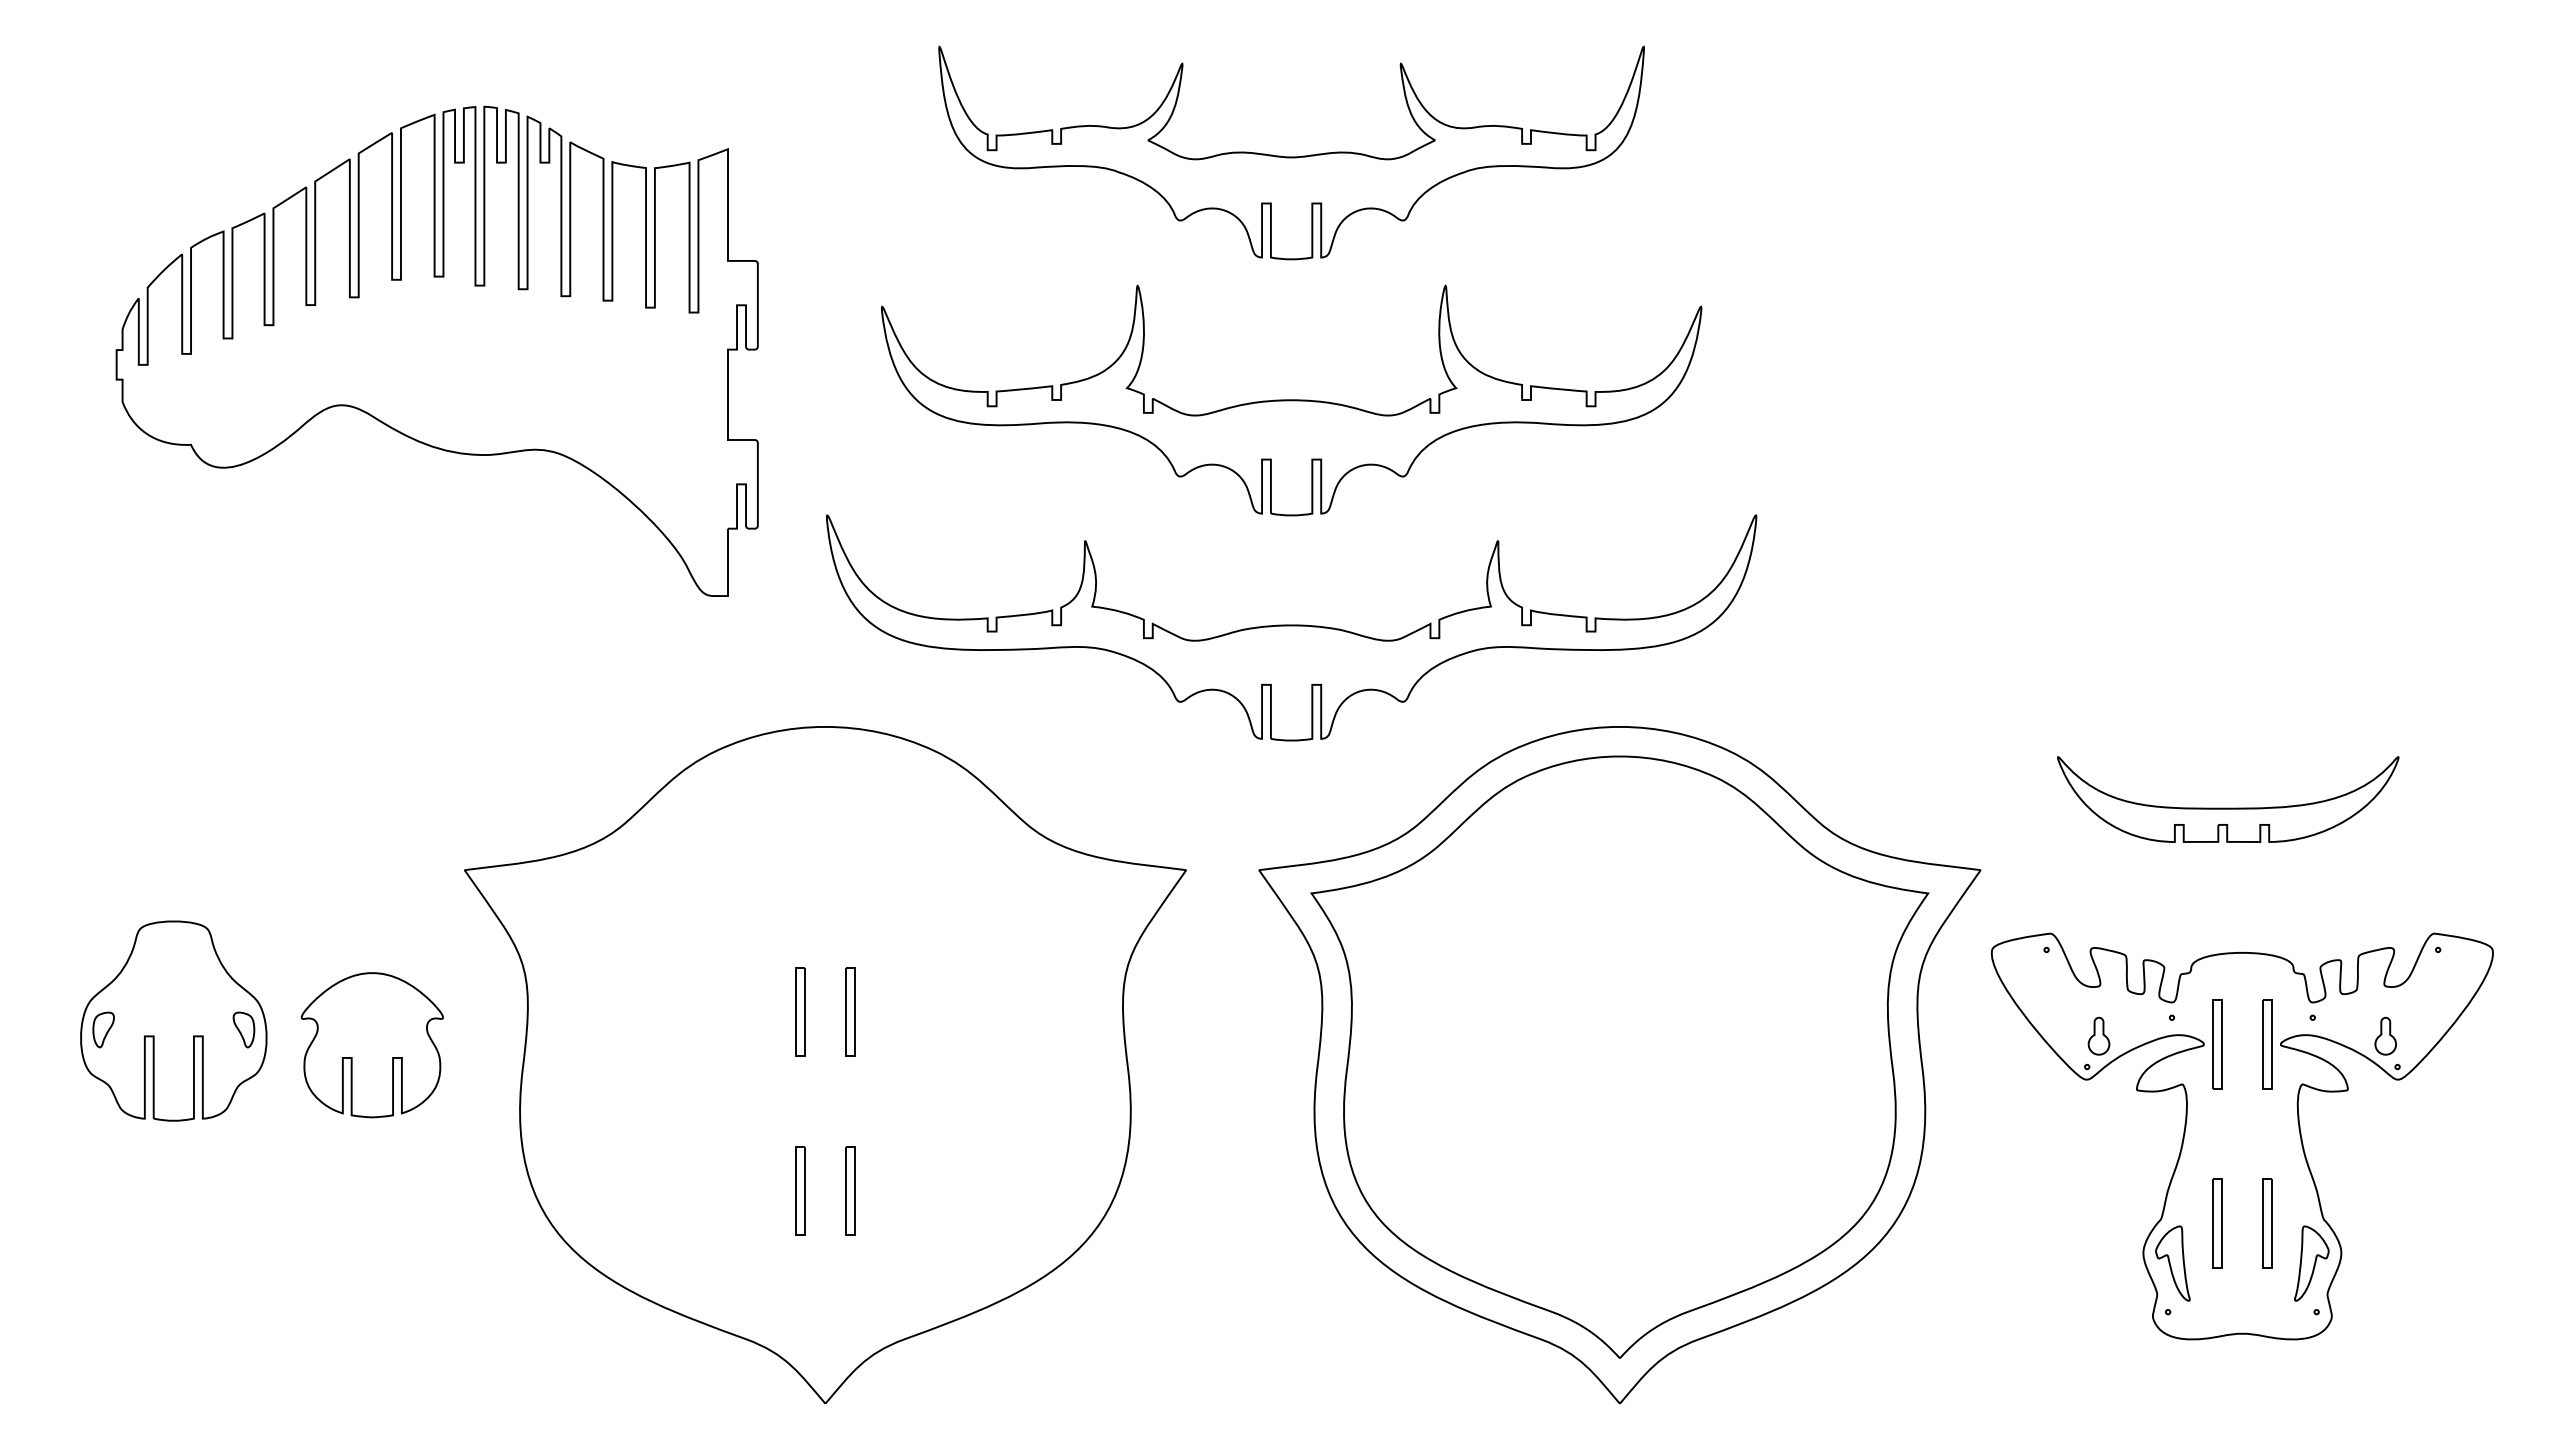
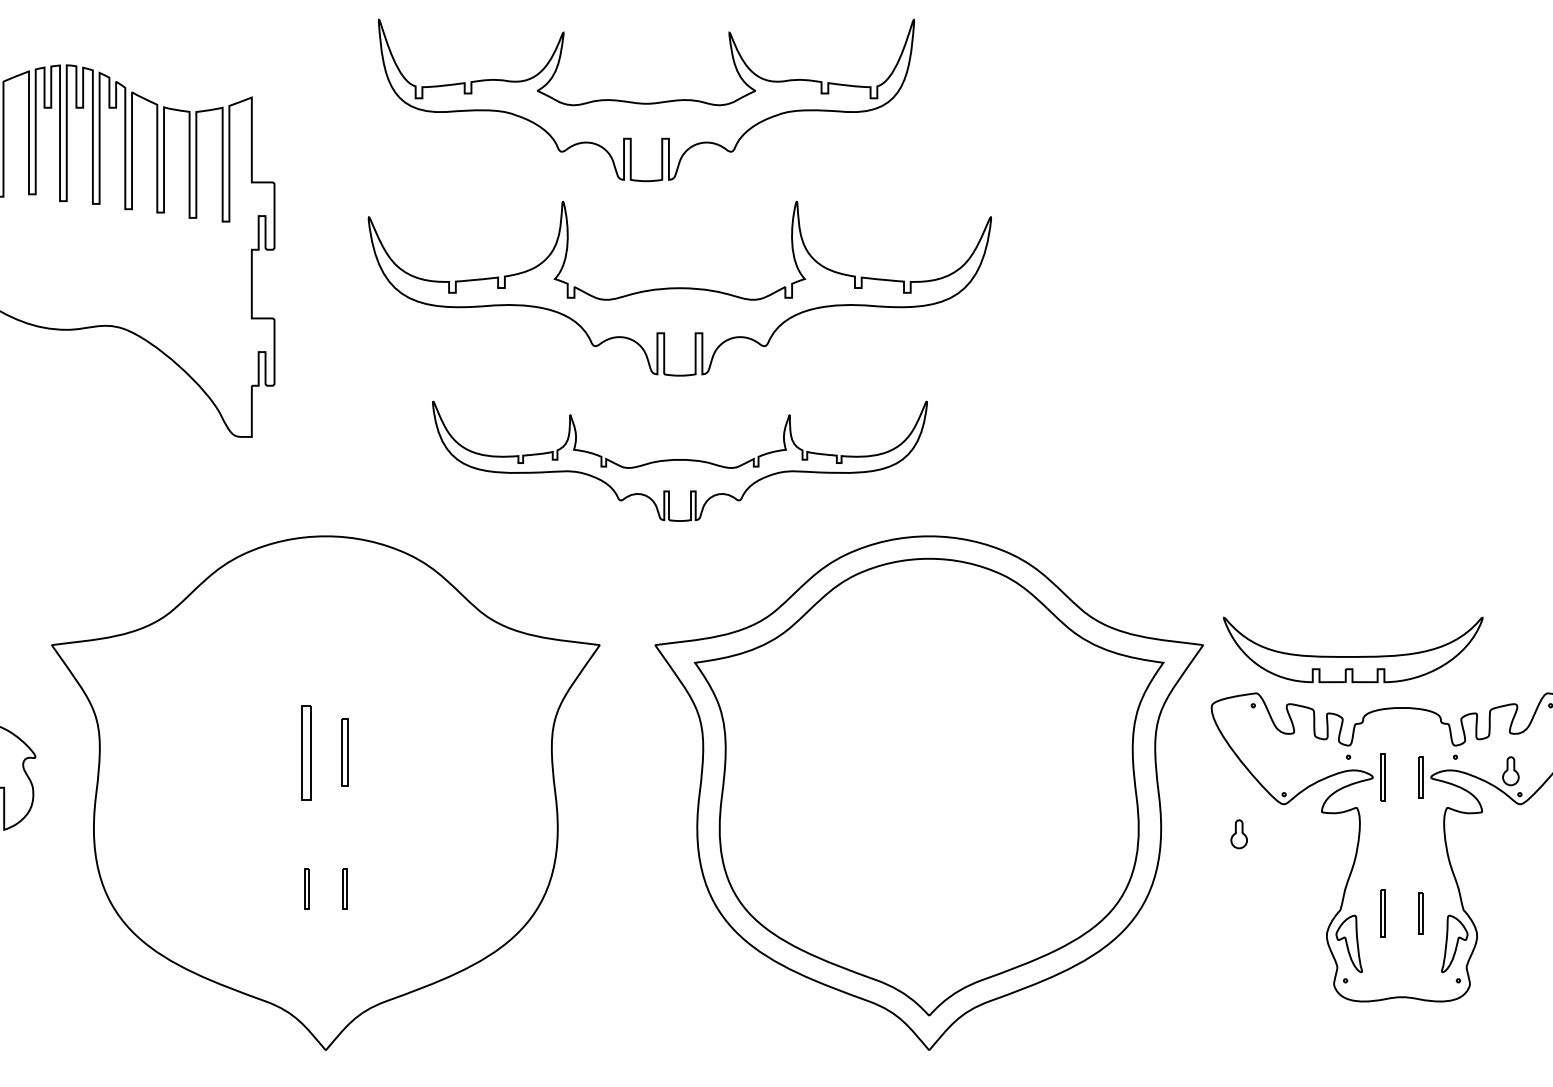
part: (1291, 152) -> (646, 100), moved
part: (1291, 627) -> (679, 460), size x0.7
part: (2228, 807) -> (1353, 656), moved
part: (800, 1011) -> (306, 752), size x1.4
part: (2098, 1035) -> (1238, 833), moved
part: (2217, 1044) -> (1383, 777), size x0.7
part: (2267, 1044) -> (1421, 777), size x0.6
part: (800, 1190) -> (306, 888), size x0.6
part: (850, 1190) -> (344, 888), size x0.6
part: (2217, 1223) -> (1383, 913), size x0.7
part: (2267, 1223) -> (1421, 913), size x0.6

